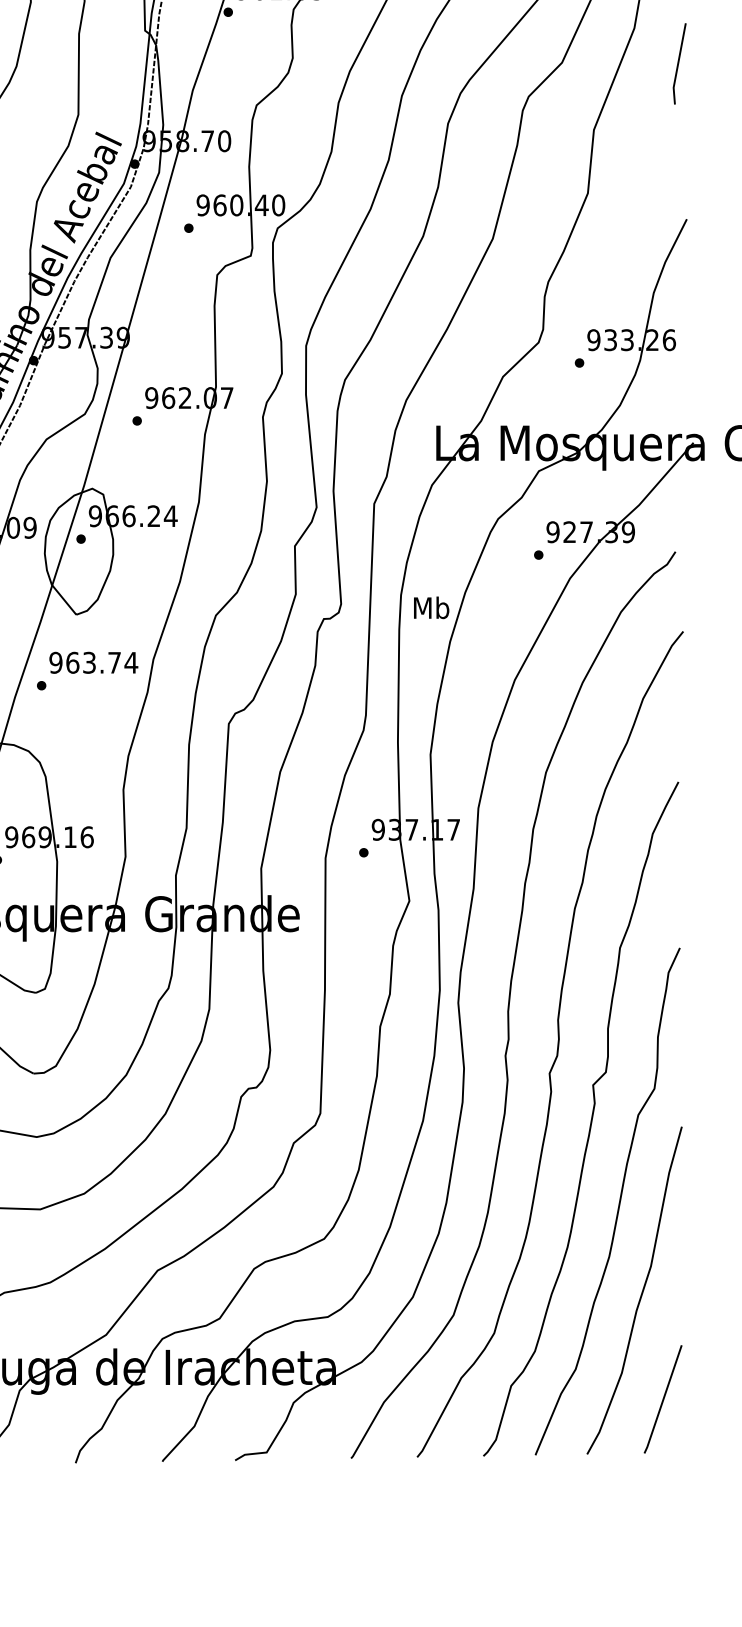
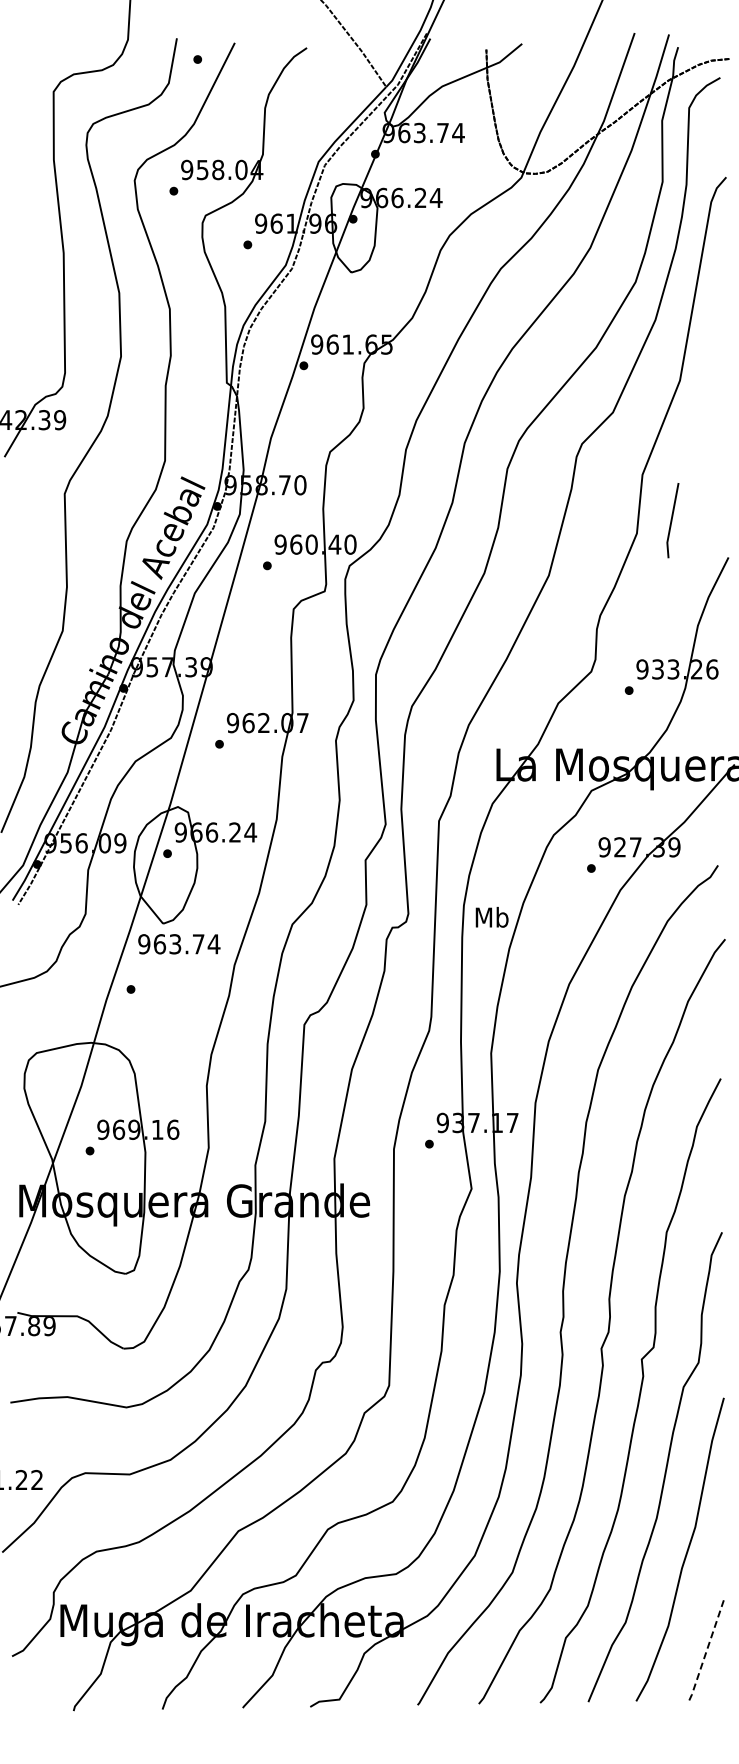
line: (679, 63) -> (672, 520), moved
text: (93, 663) -> (179, 944), moved
line: (663, 1400) -> (706, 1651), solid -> dashed

